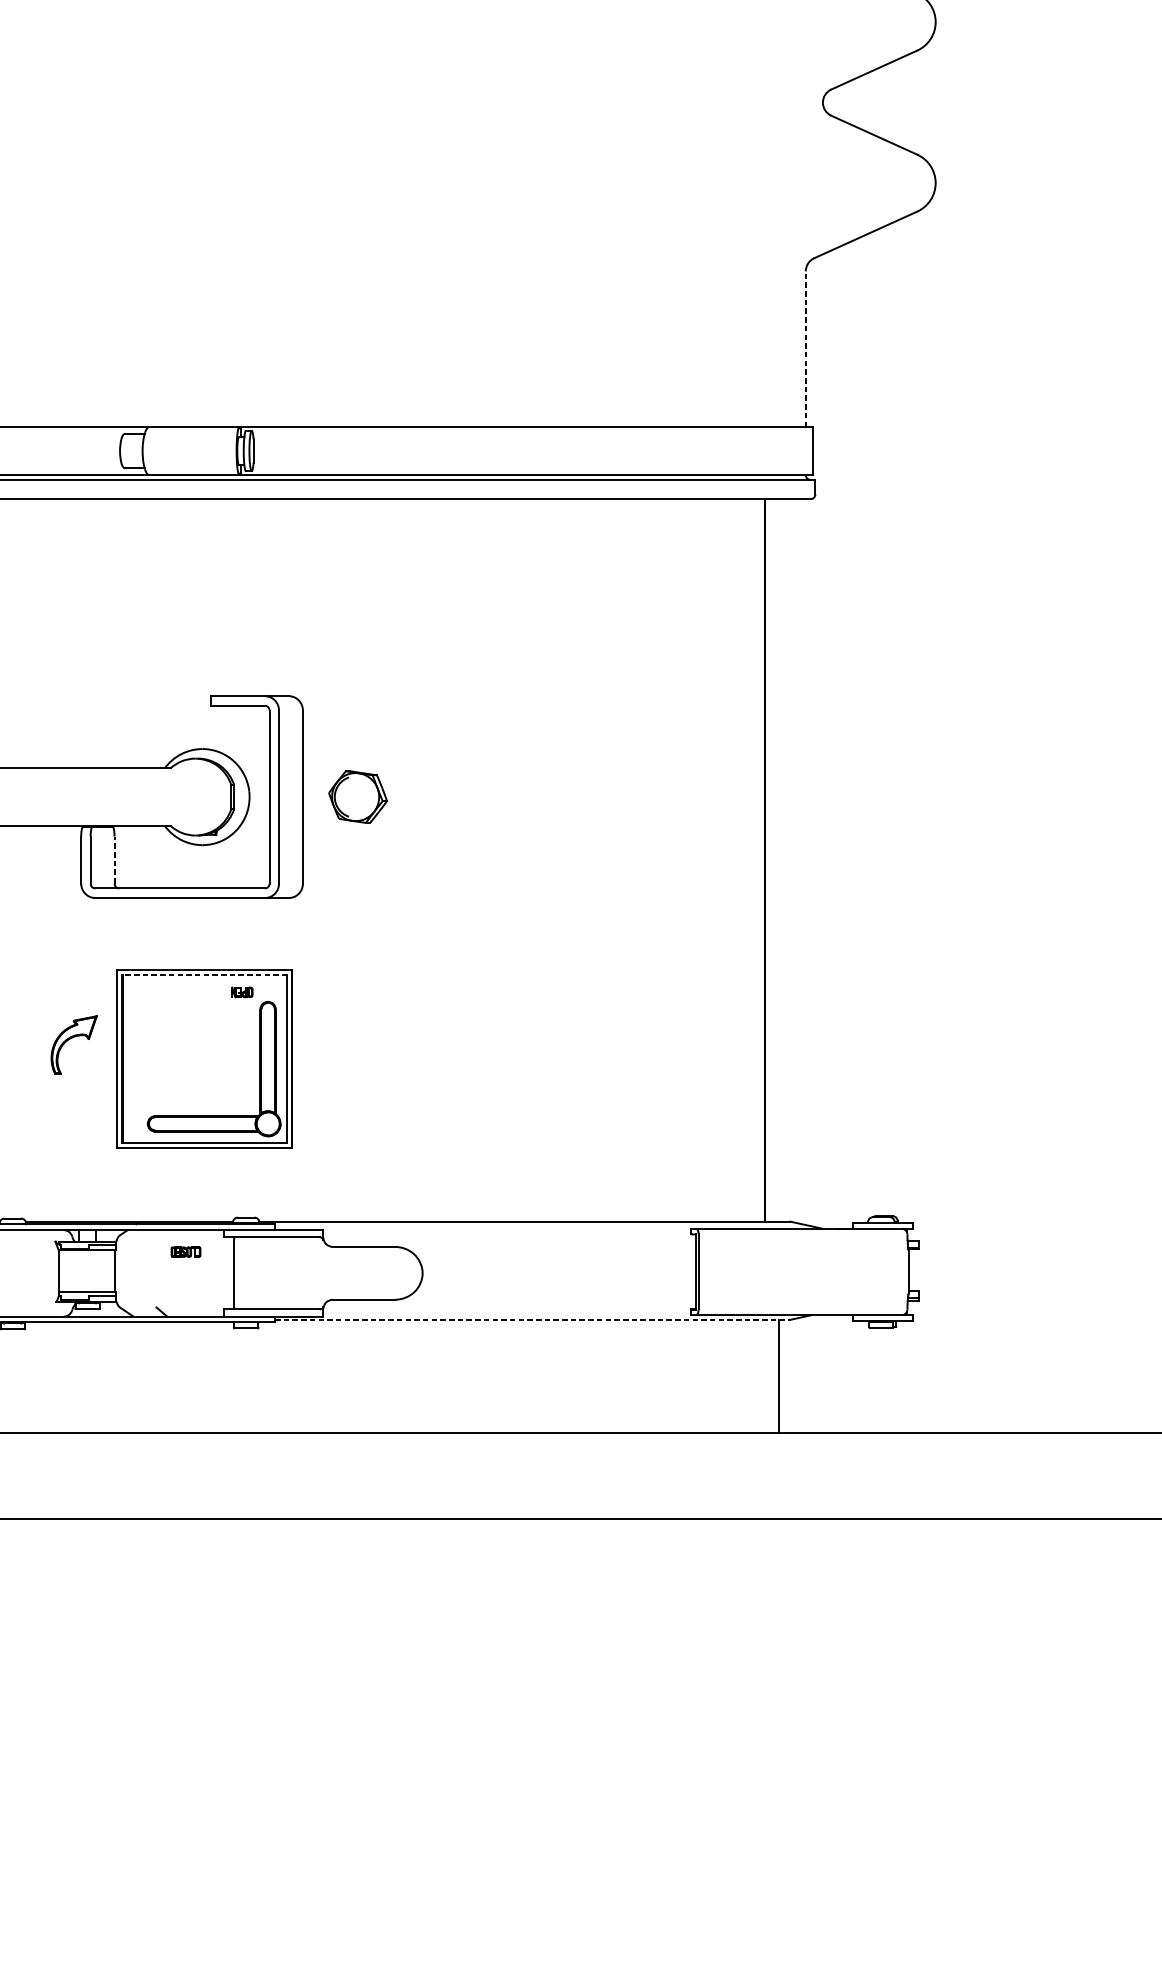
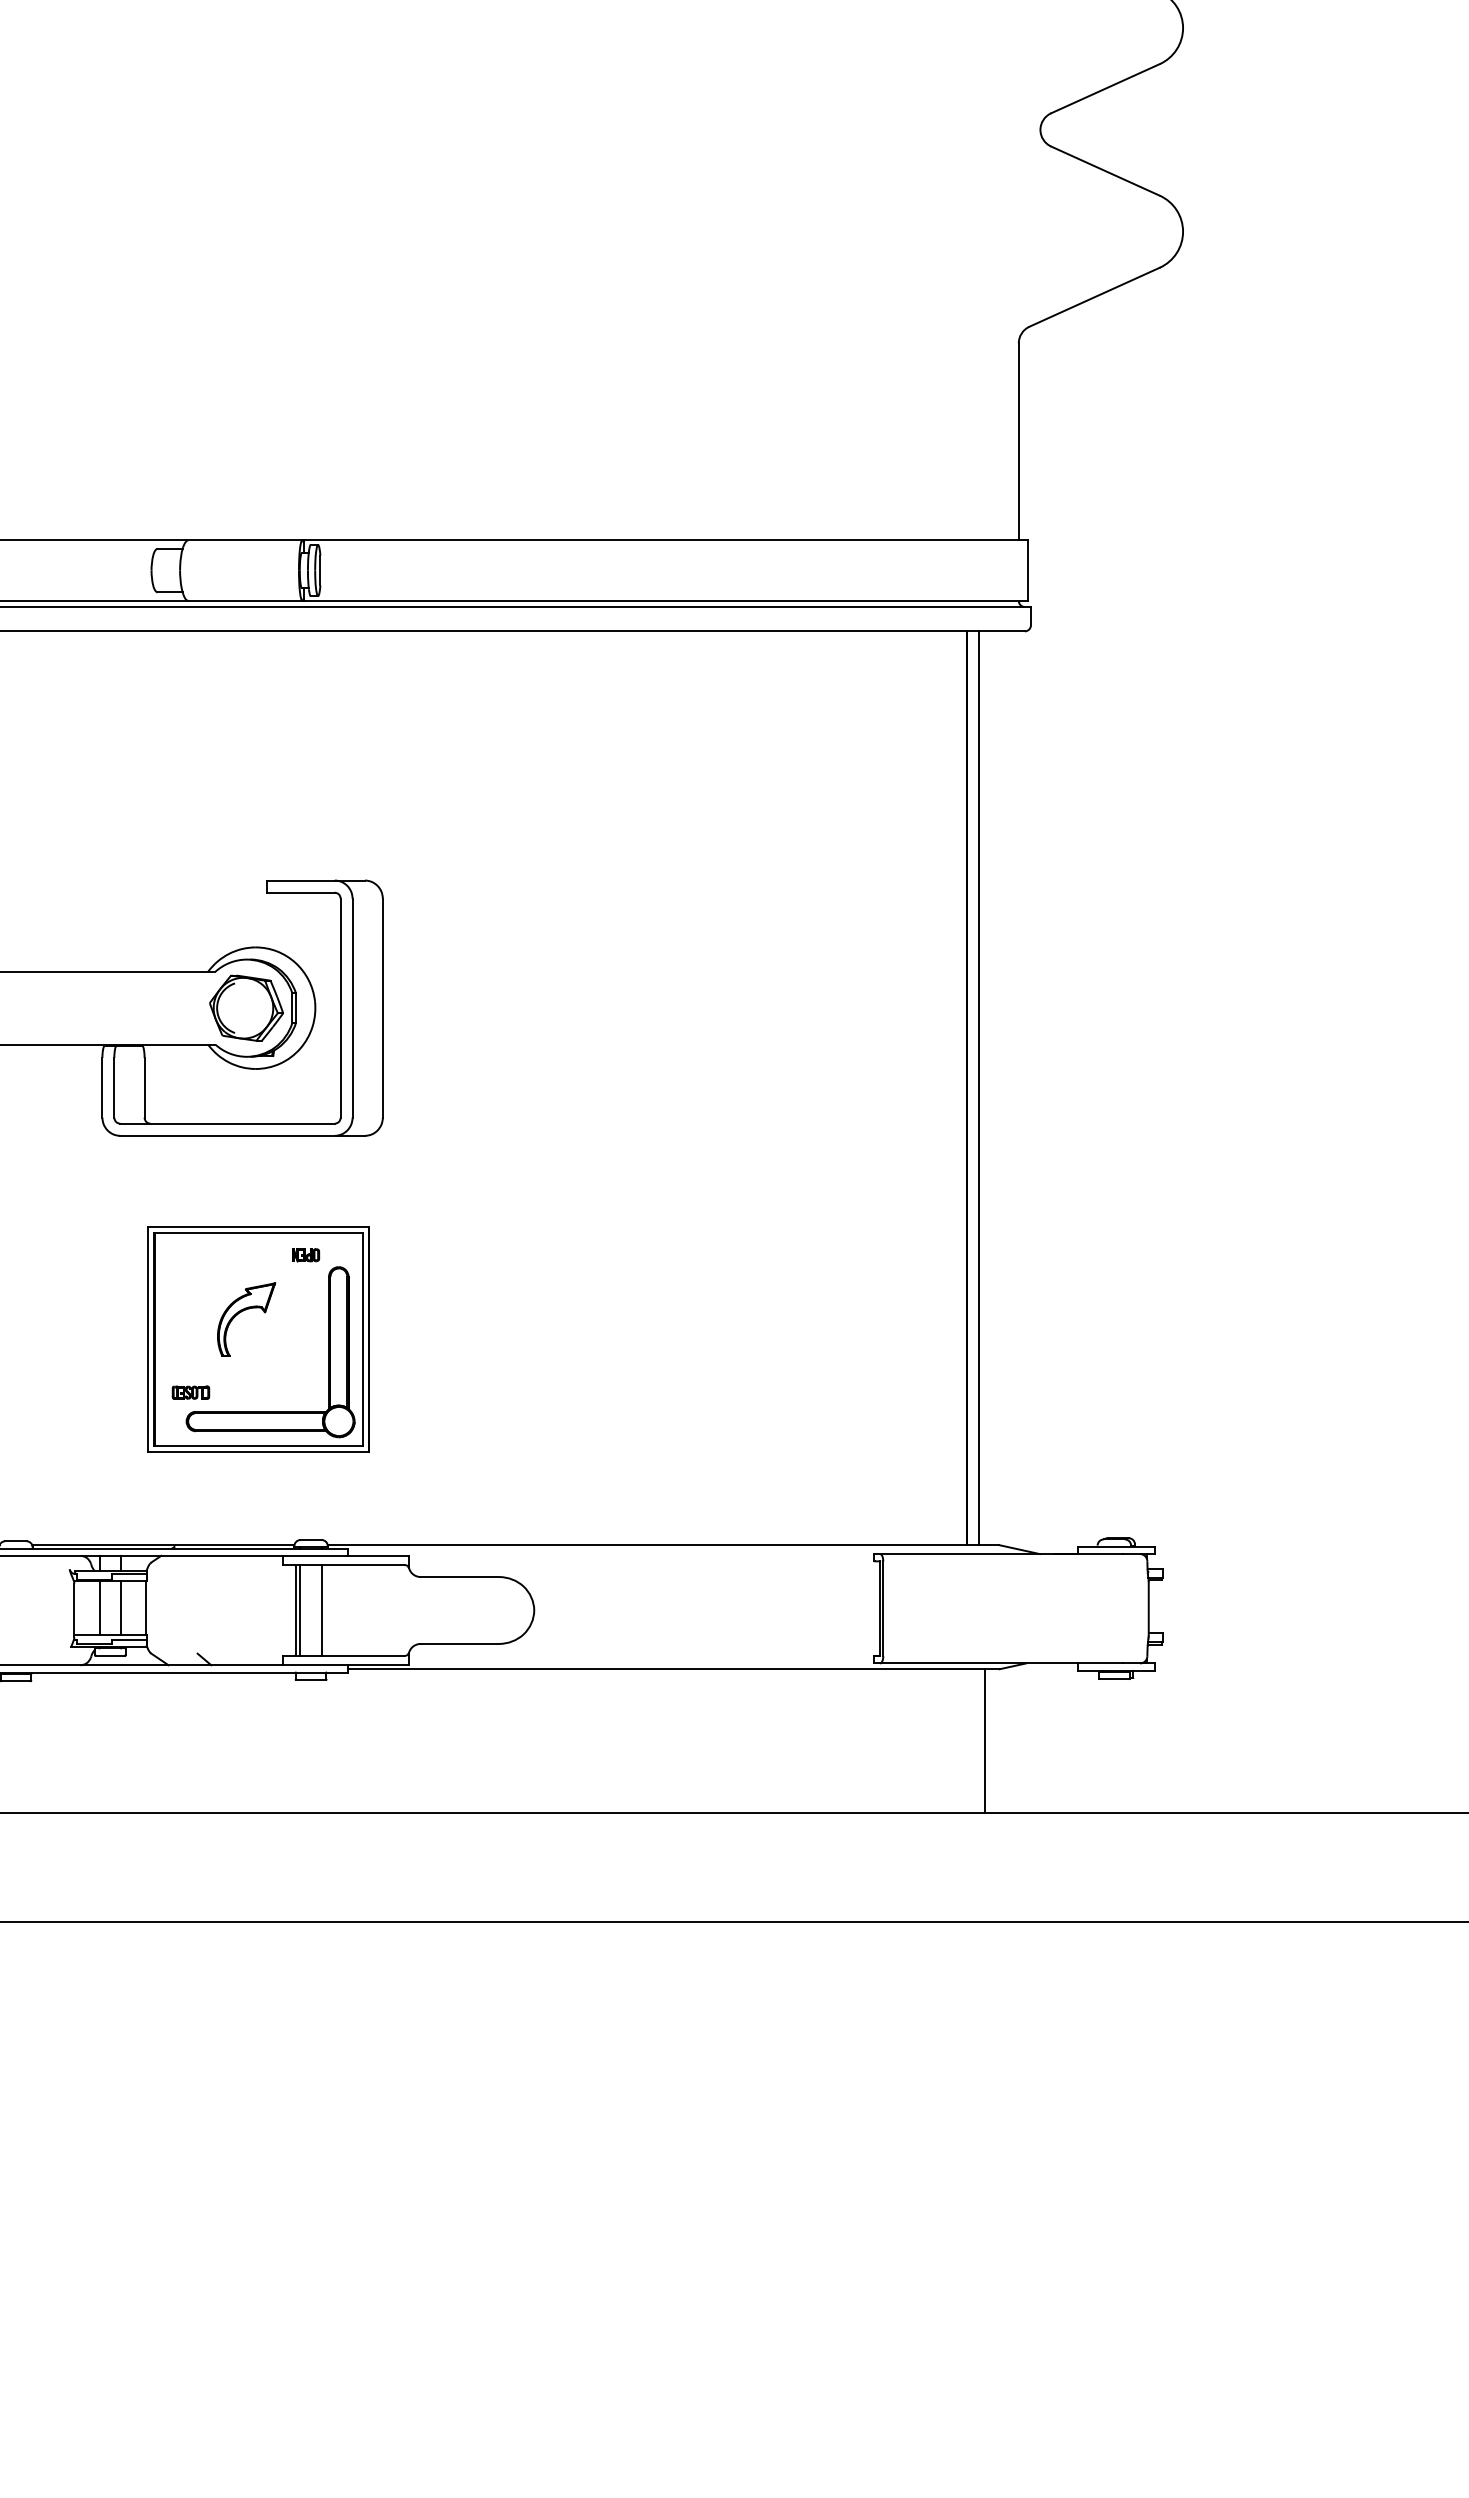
line: (805, 349) -> (1018, 441), dashed -> solid
part: (358, 796) -> (246, 1007), moved
line: (114, 859) -> (144, 1087), dashed -> solid
line: (774, 860) -> (979, 1088), added
line: (204, 975) -> (258, 1233), dashed -> solid
part: (71, 1038) -> (243, 1311), moved
part: (185, 1251) -> (190, 1392), moved
line: (78, 1270) -> (99, 1607), added
line: (96, 1270) -> (121, 1607), added
line: (237, 1273) -> (300, 1610), added
line: (254, 1273) -> (321, 1610), added
line: (533, 1319) -> (674, 1669), dashed -> solid

